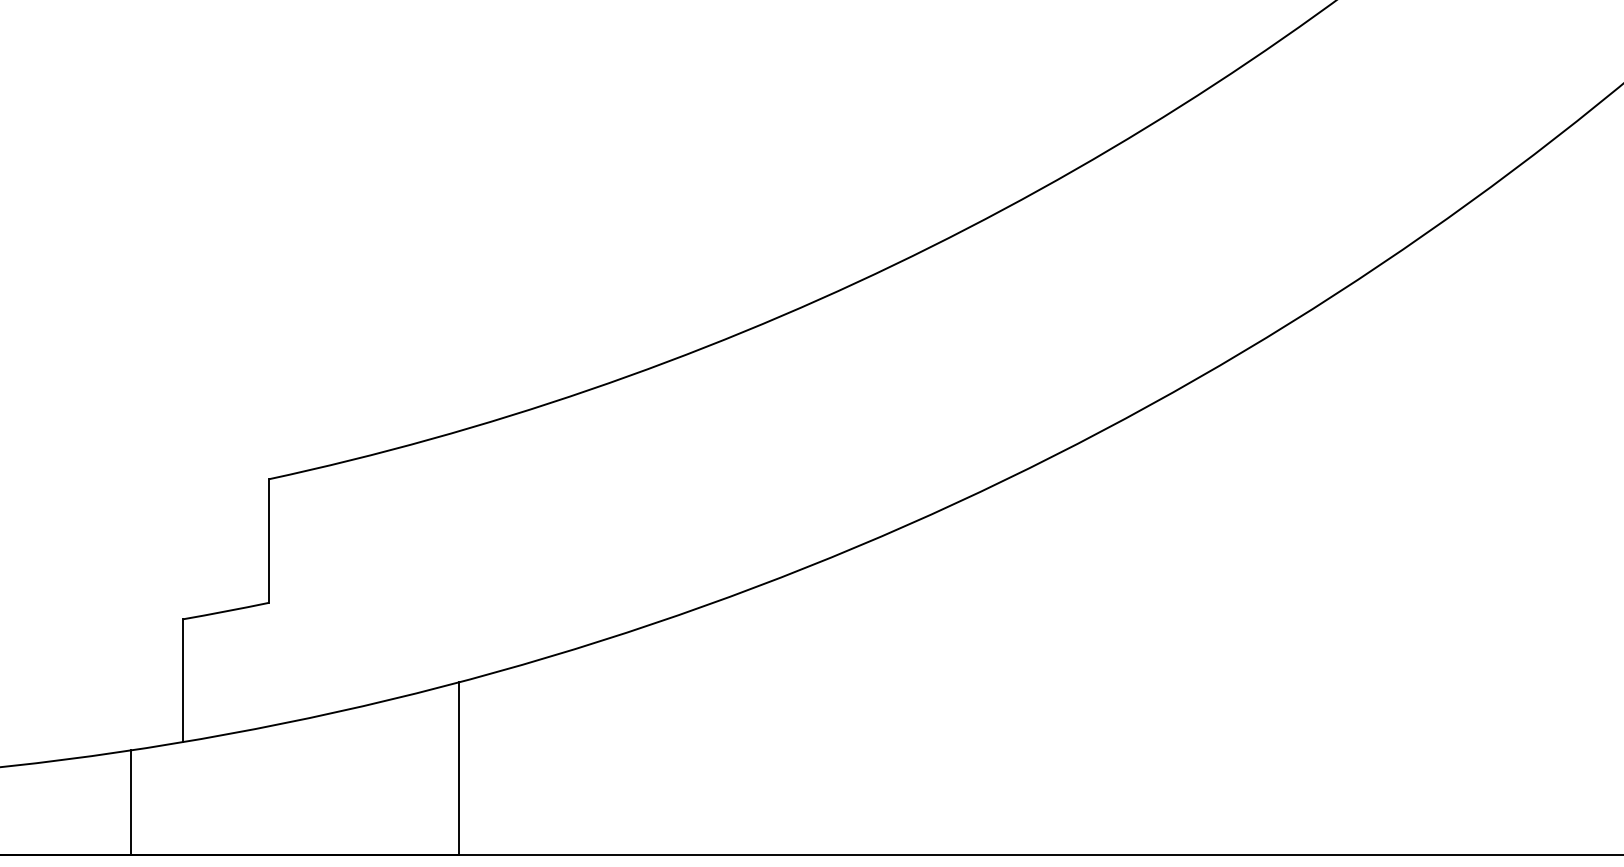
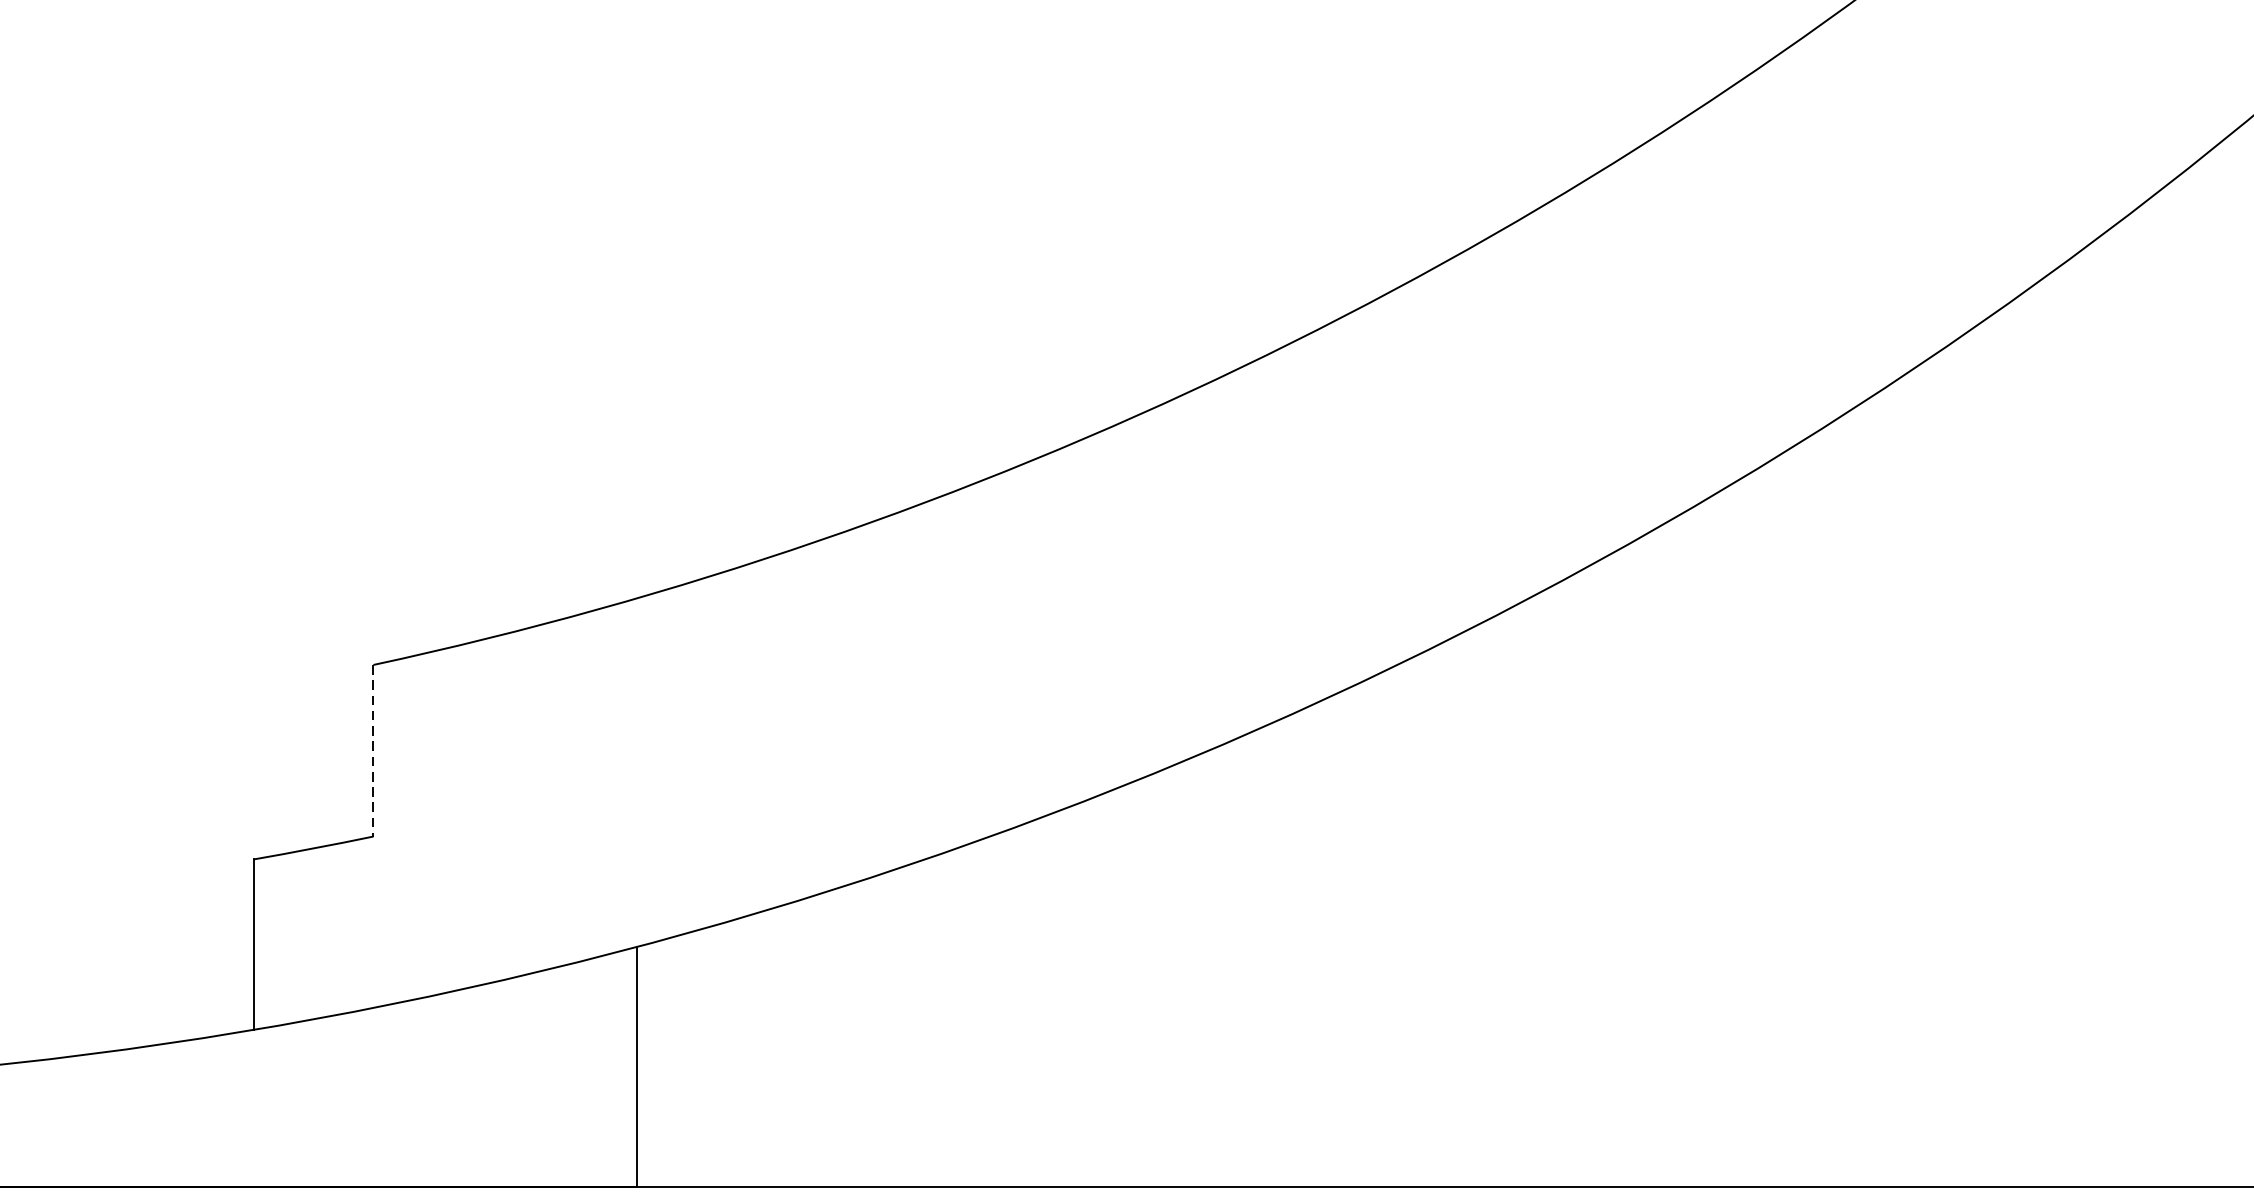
line: (269, 541) -> (374, 751), solid -> dashed
line: (130, 802) -> (181, 1113), removed

